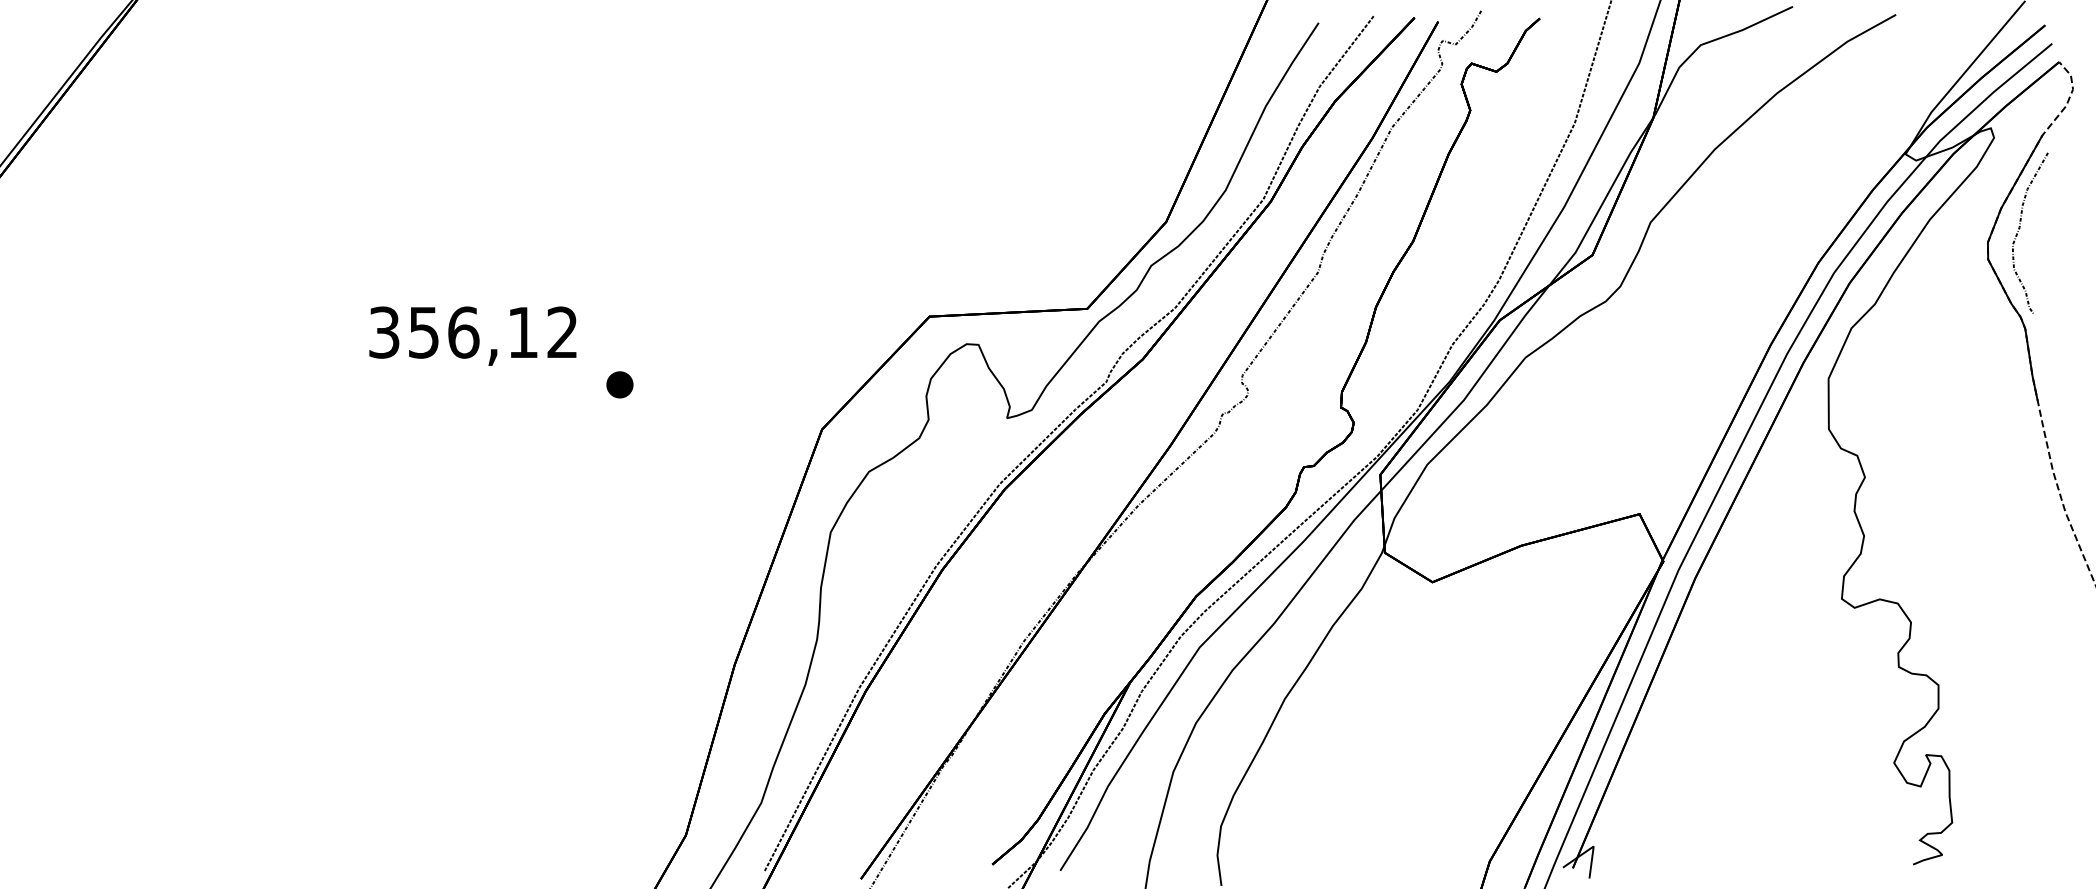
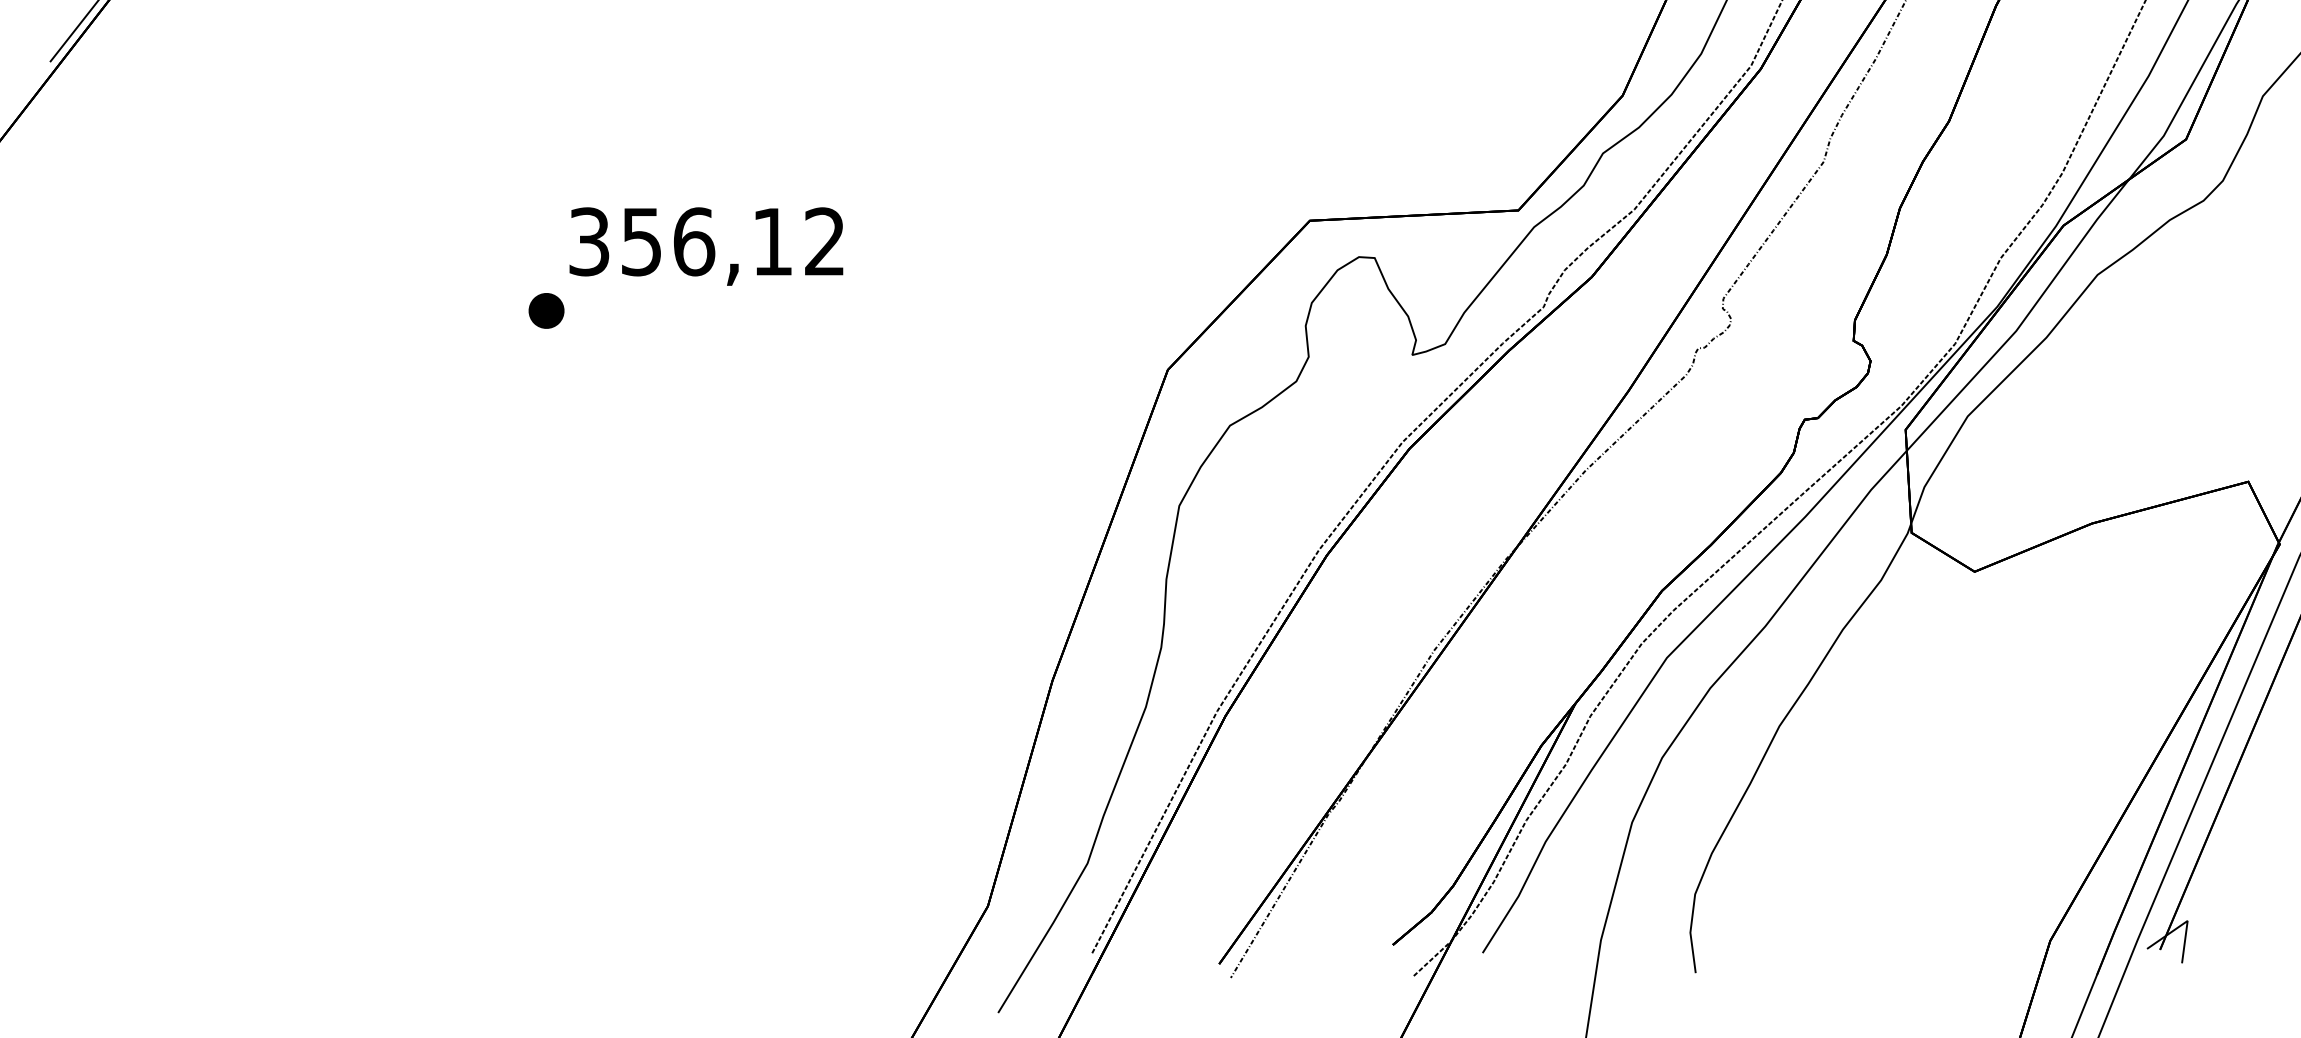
part: (619, 384) -> (545, 310), moved

